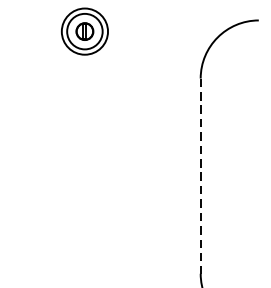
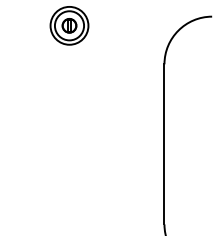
line: (200, 176) -> (164, 144), dashed -> solid

